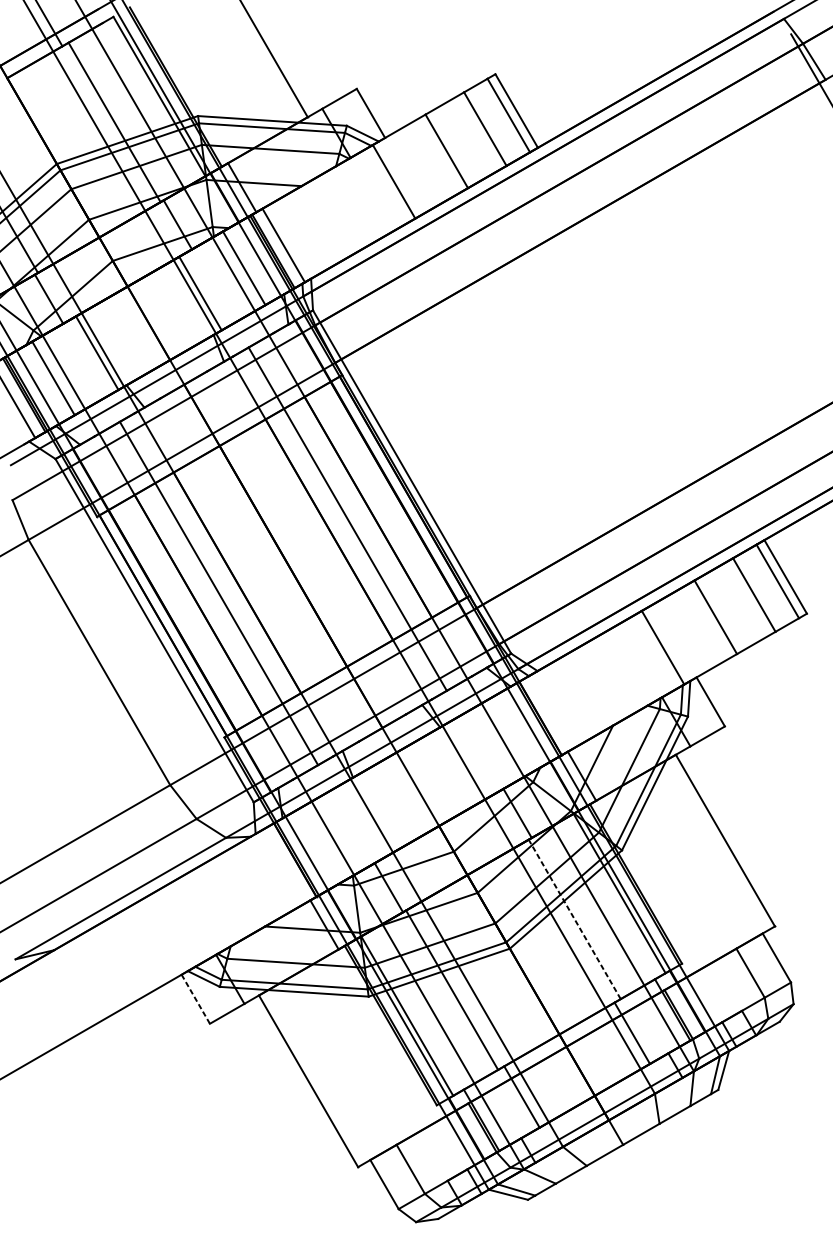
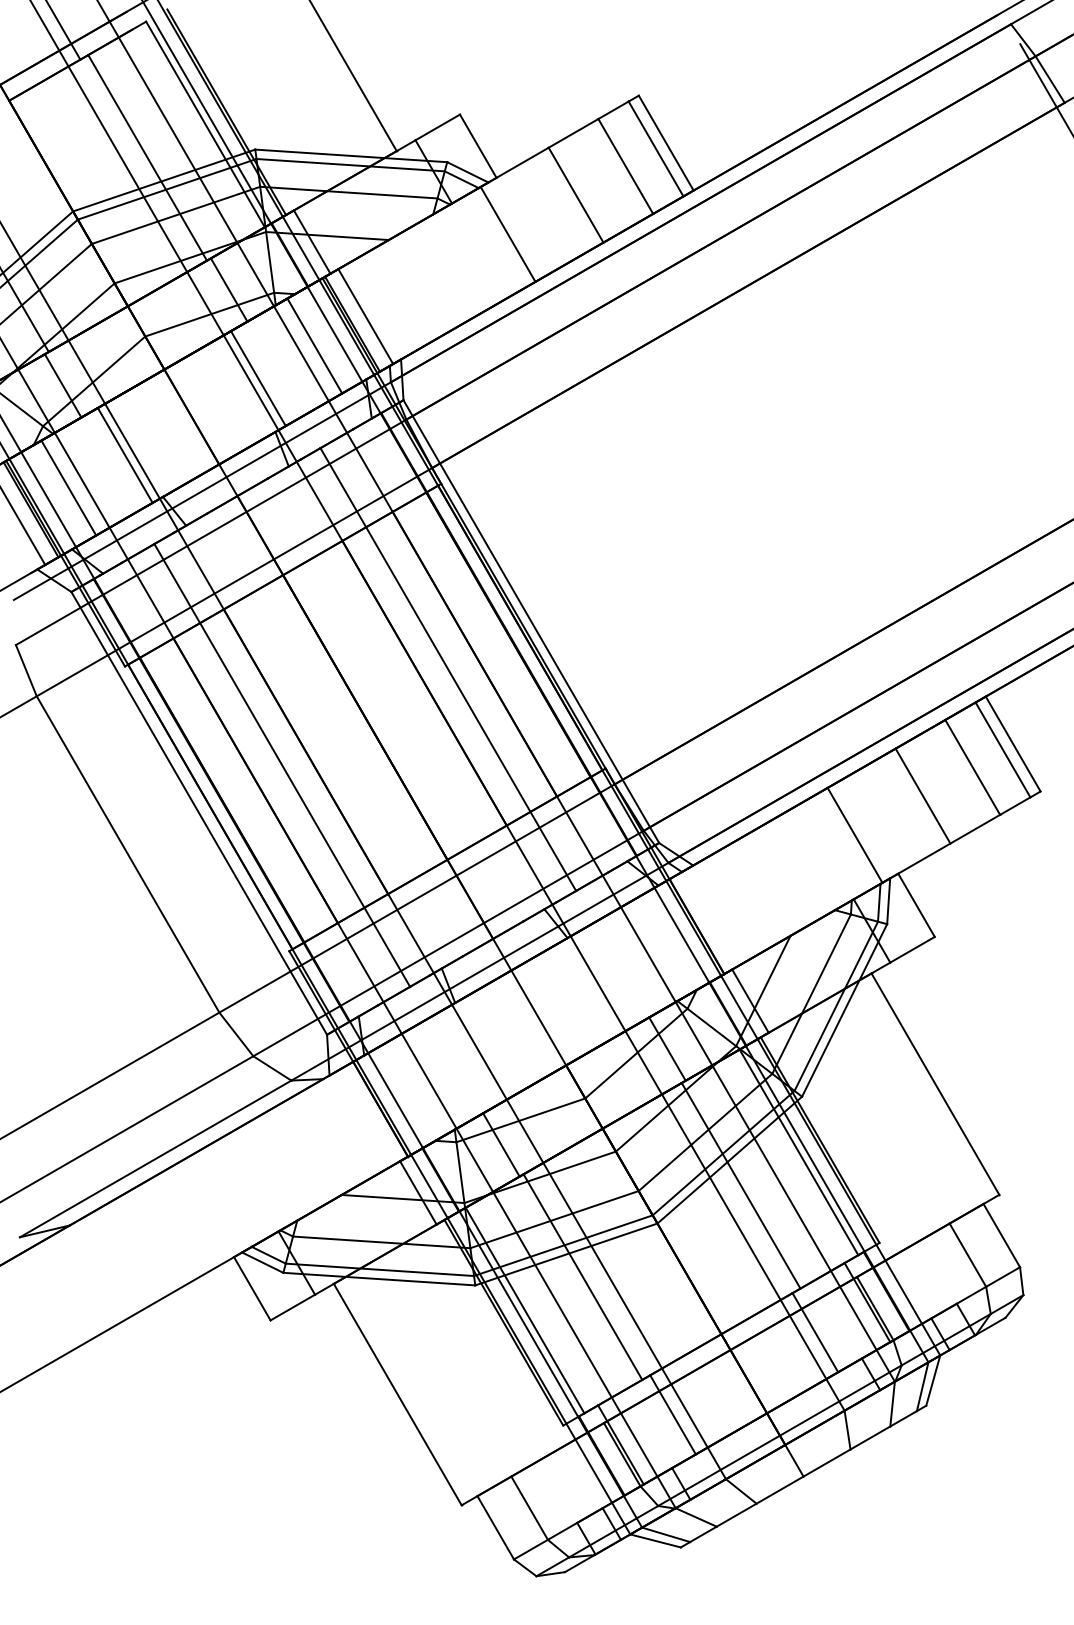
line: (575, 919) -> (741, 1185), dashed -> solid
line: (195, 999) -> (252, 1288), dashed -> solid

